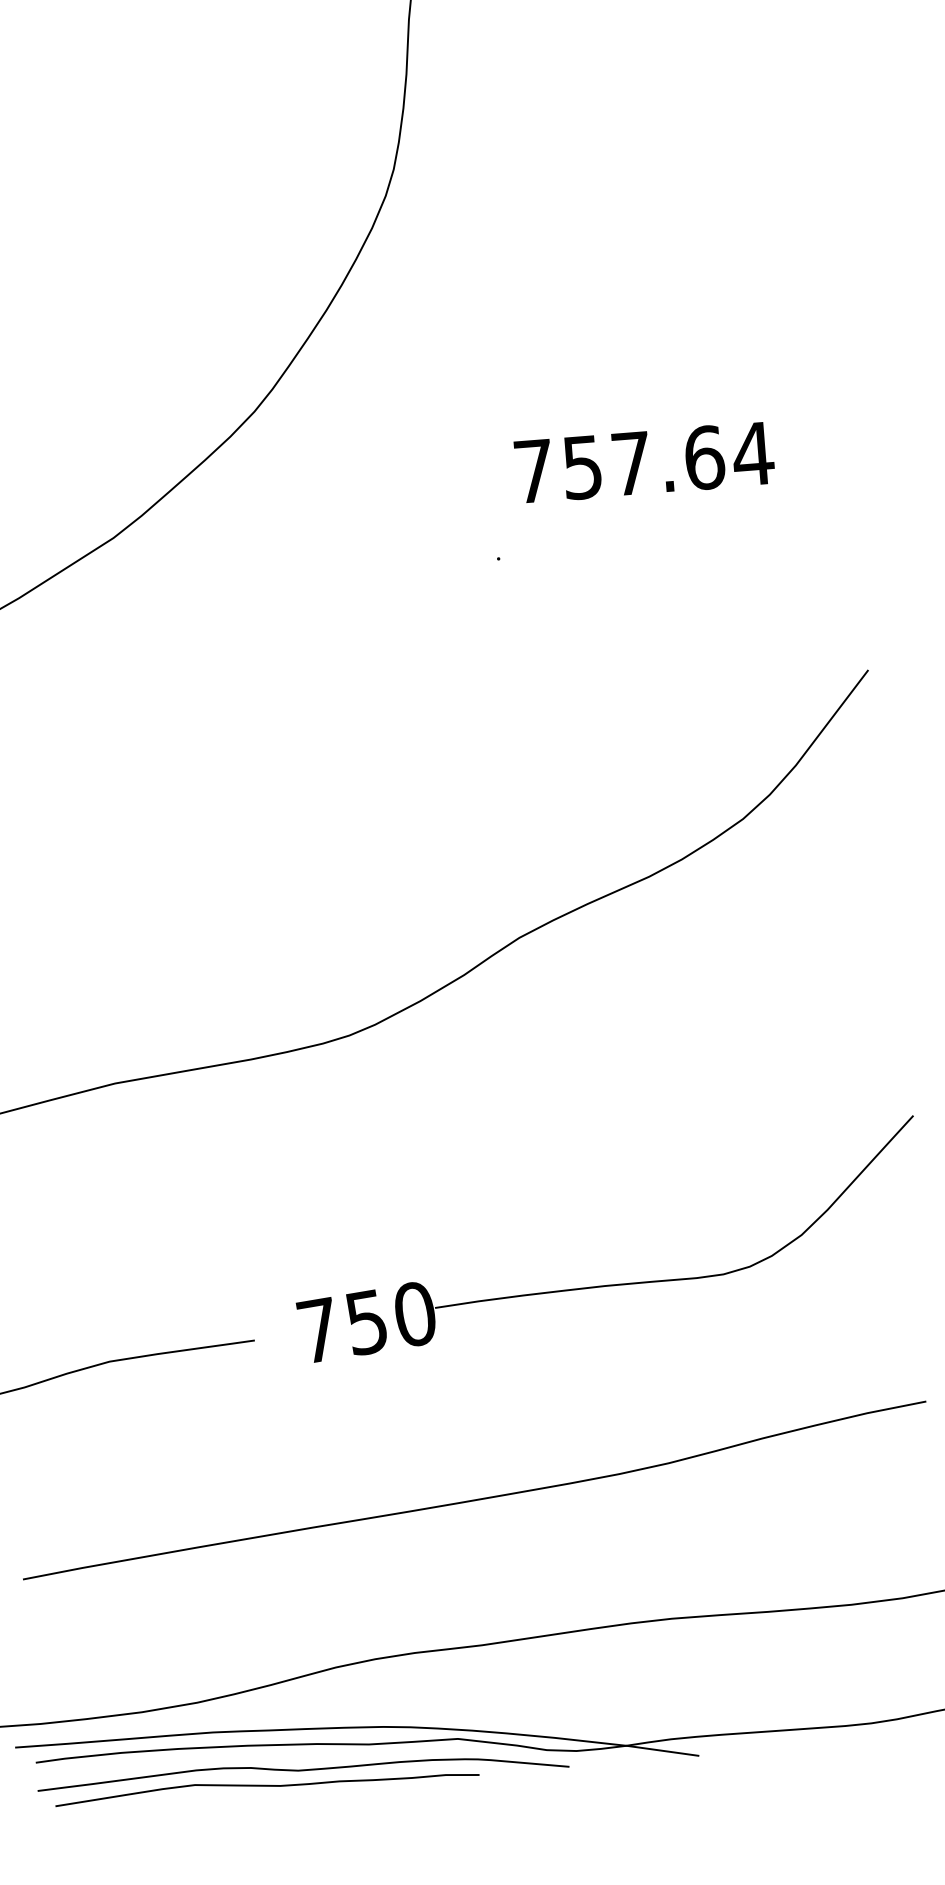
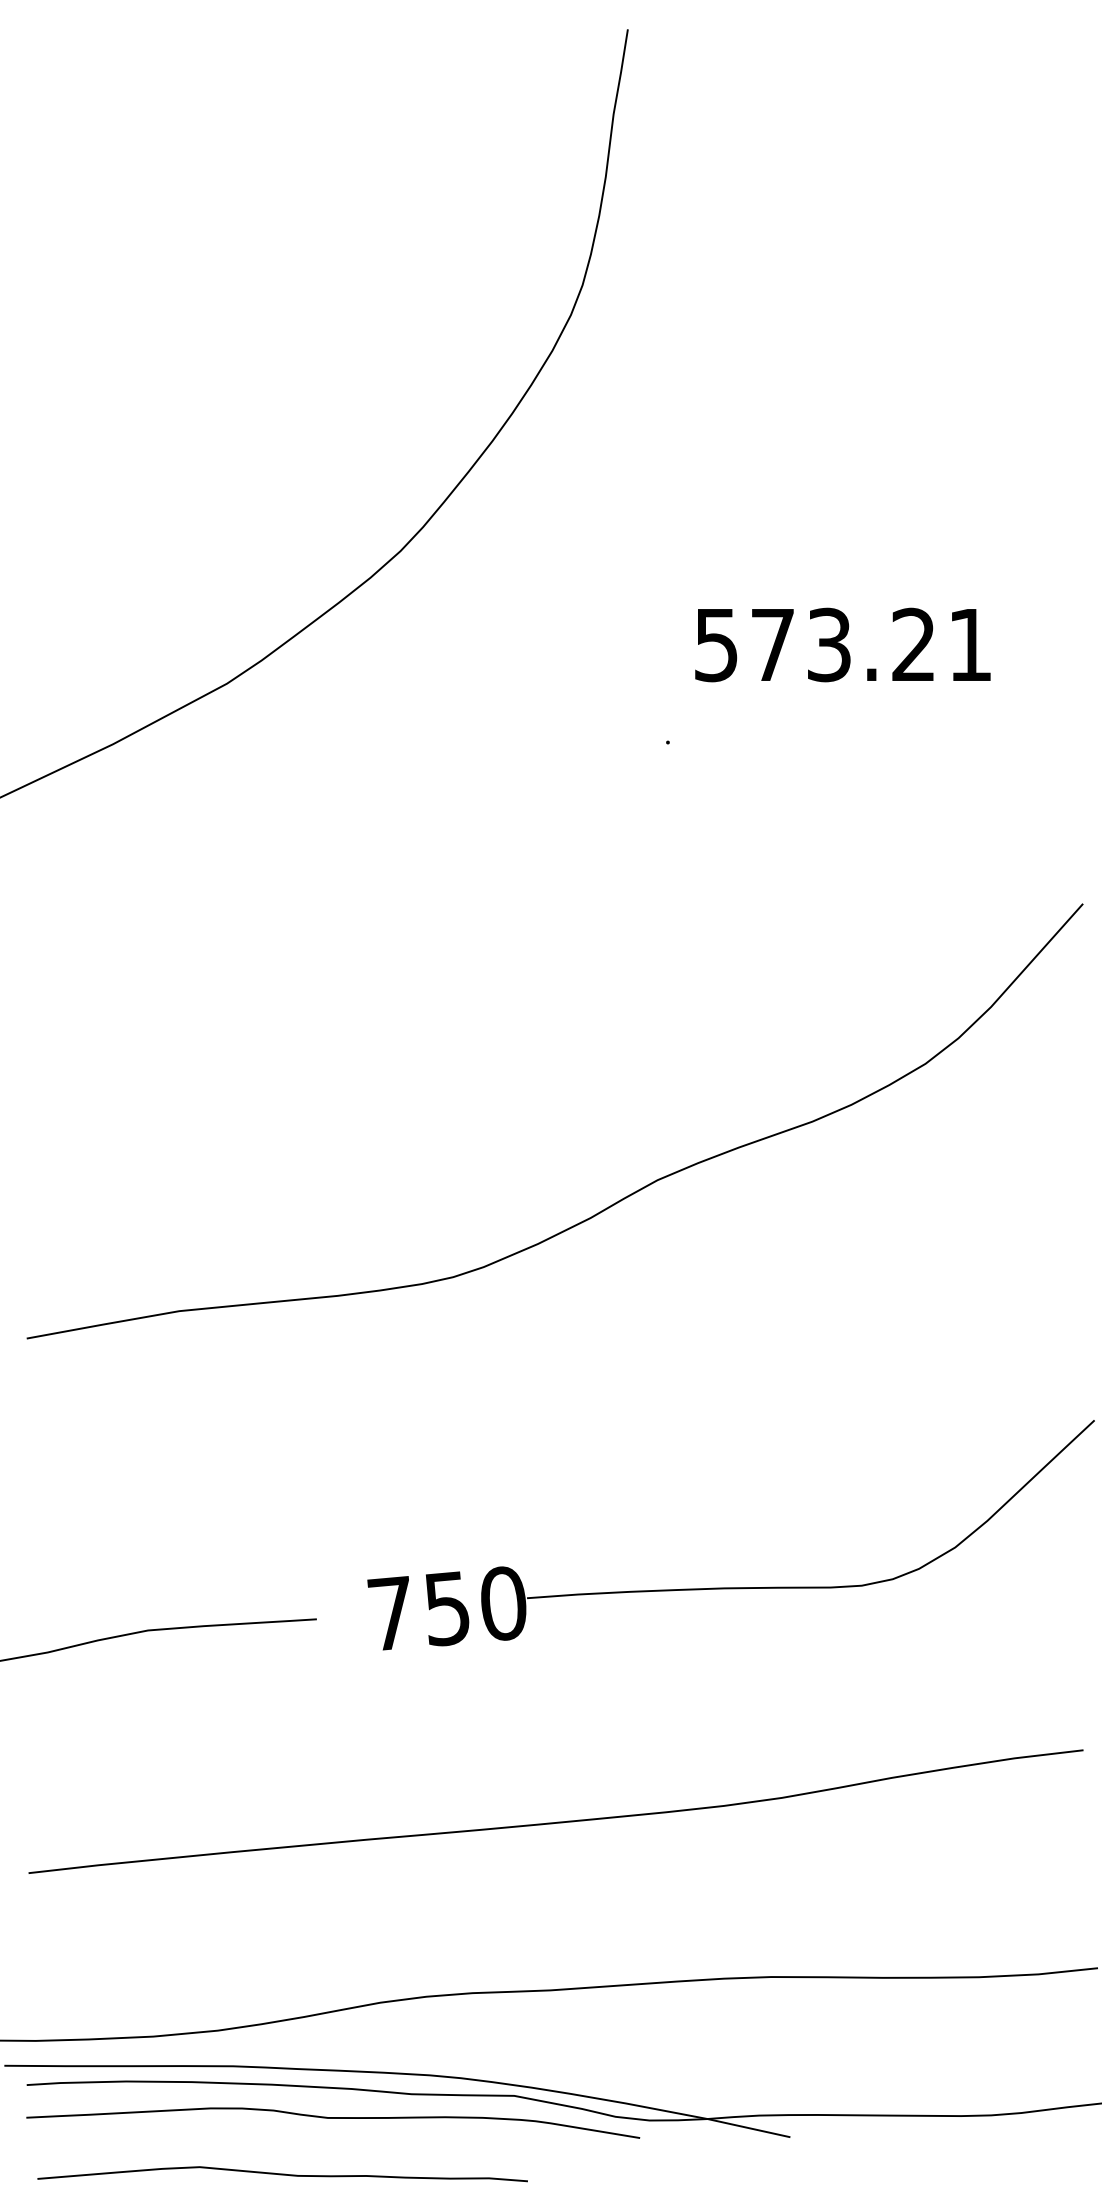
text: (644, 462) -> (844, 644), 757.64 -> 573.21
curve: (266, 1785) -> (282, 2174), moved

